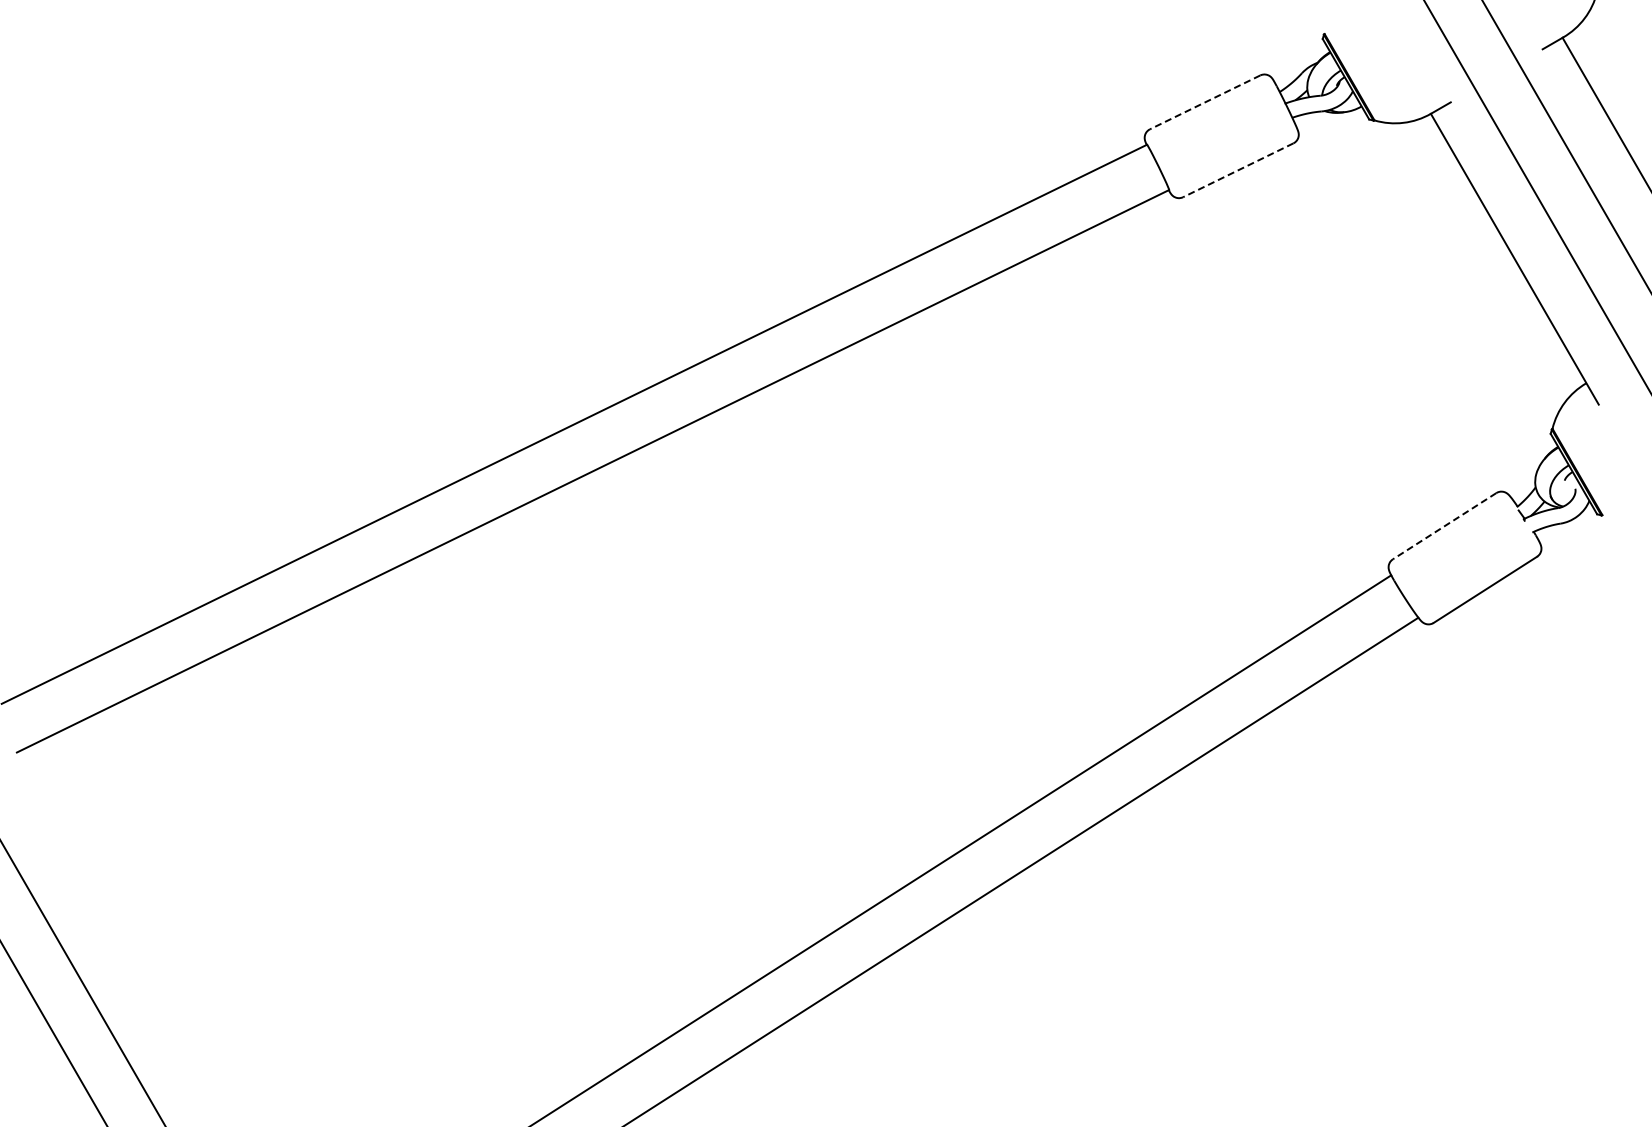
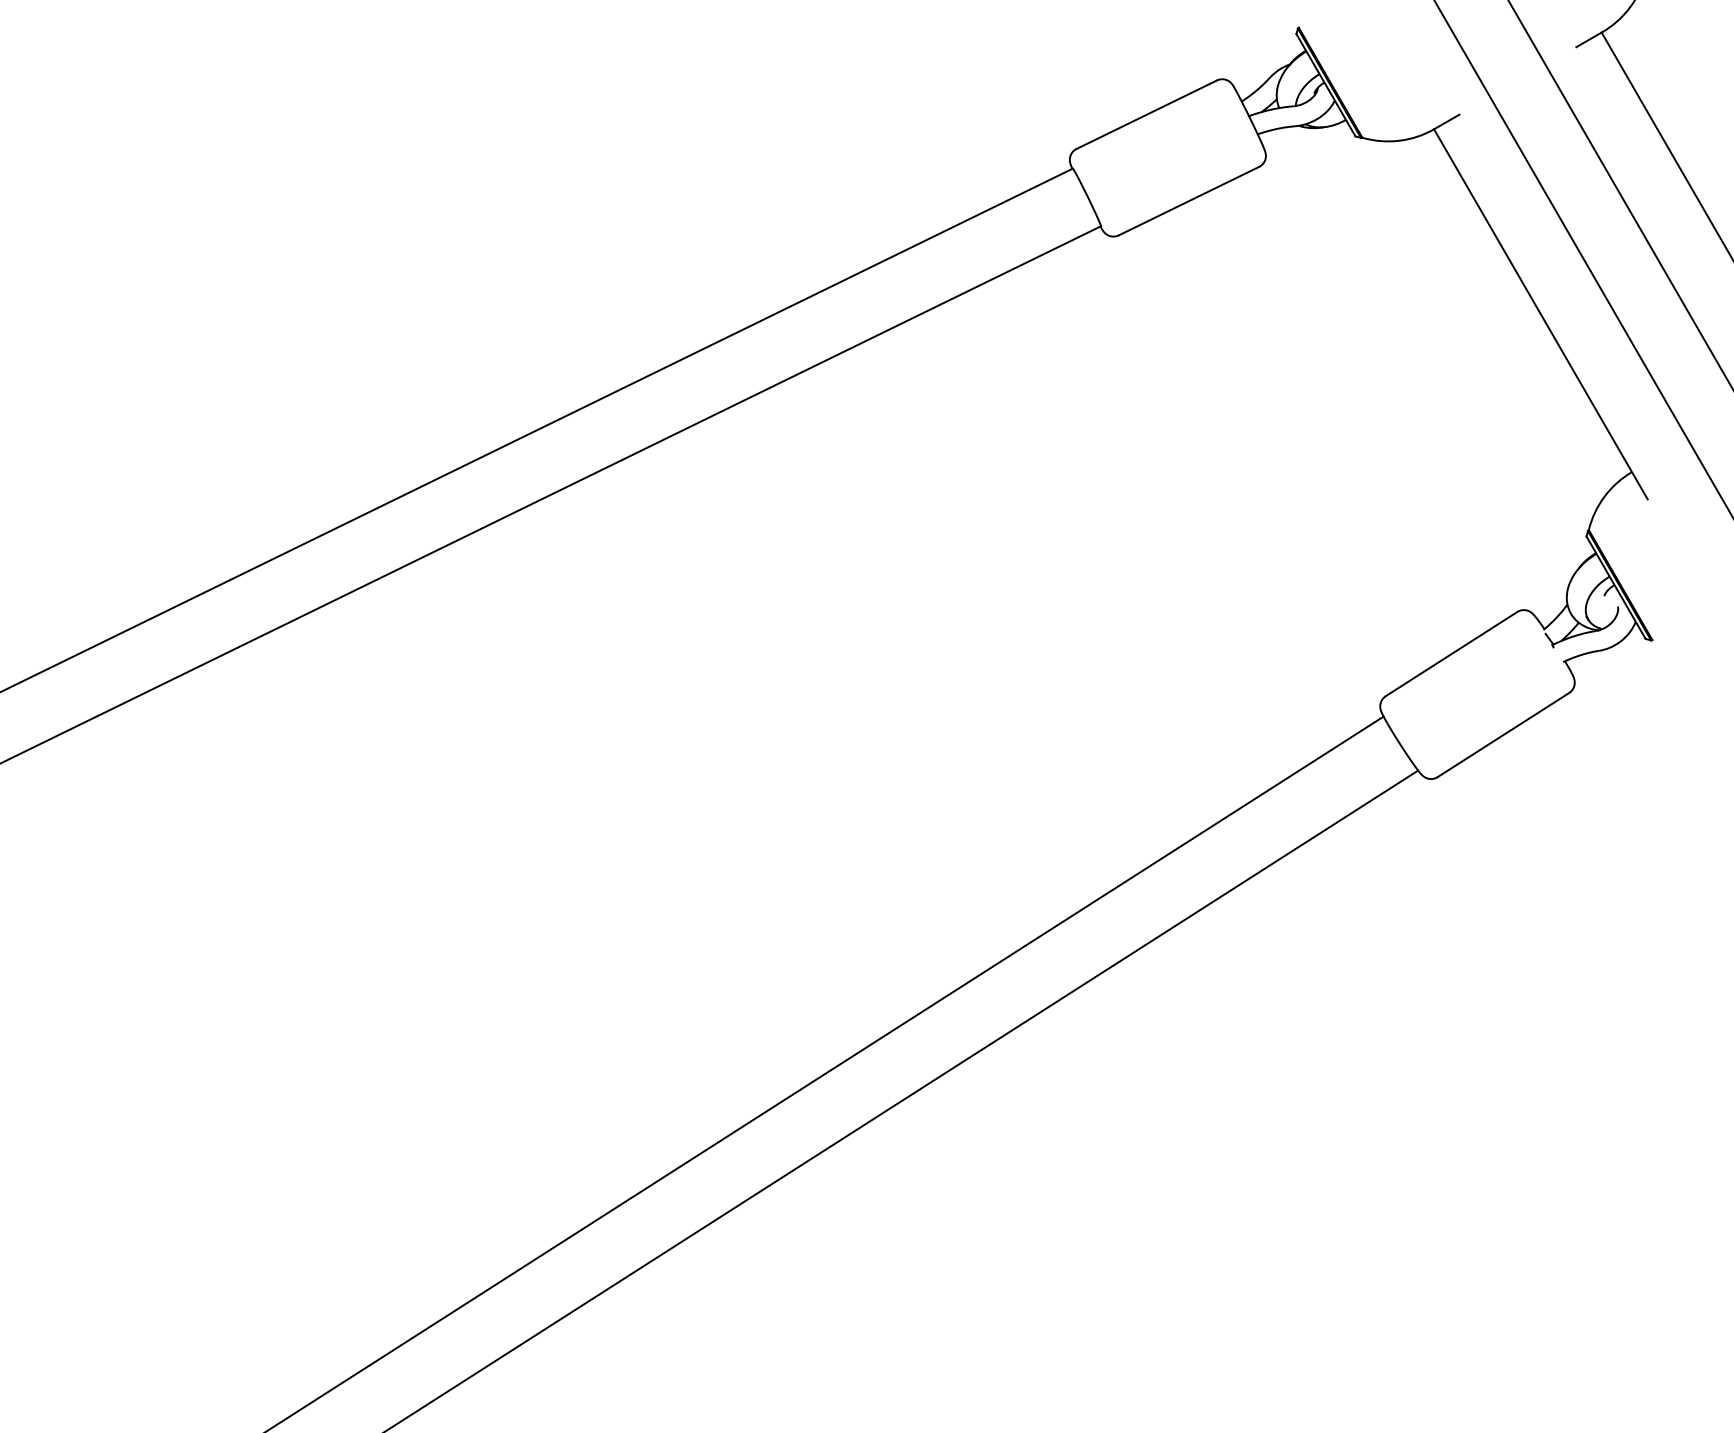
line: (1204, 102) -> (1145, 114), dashed -> solid
line: (1237, 170) -> (1187, 201), dashed -> solid
line: (1444, 526) -> (1451, 654), dashed -> solid

